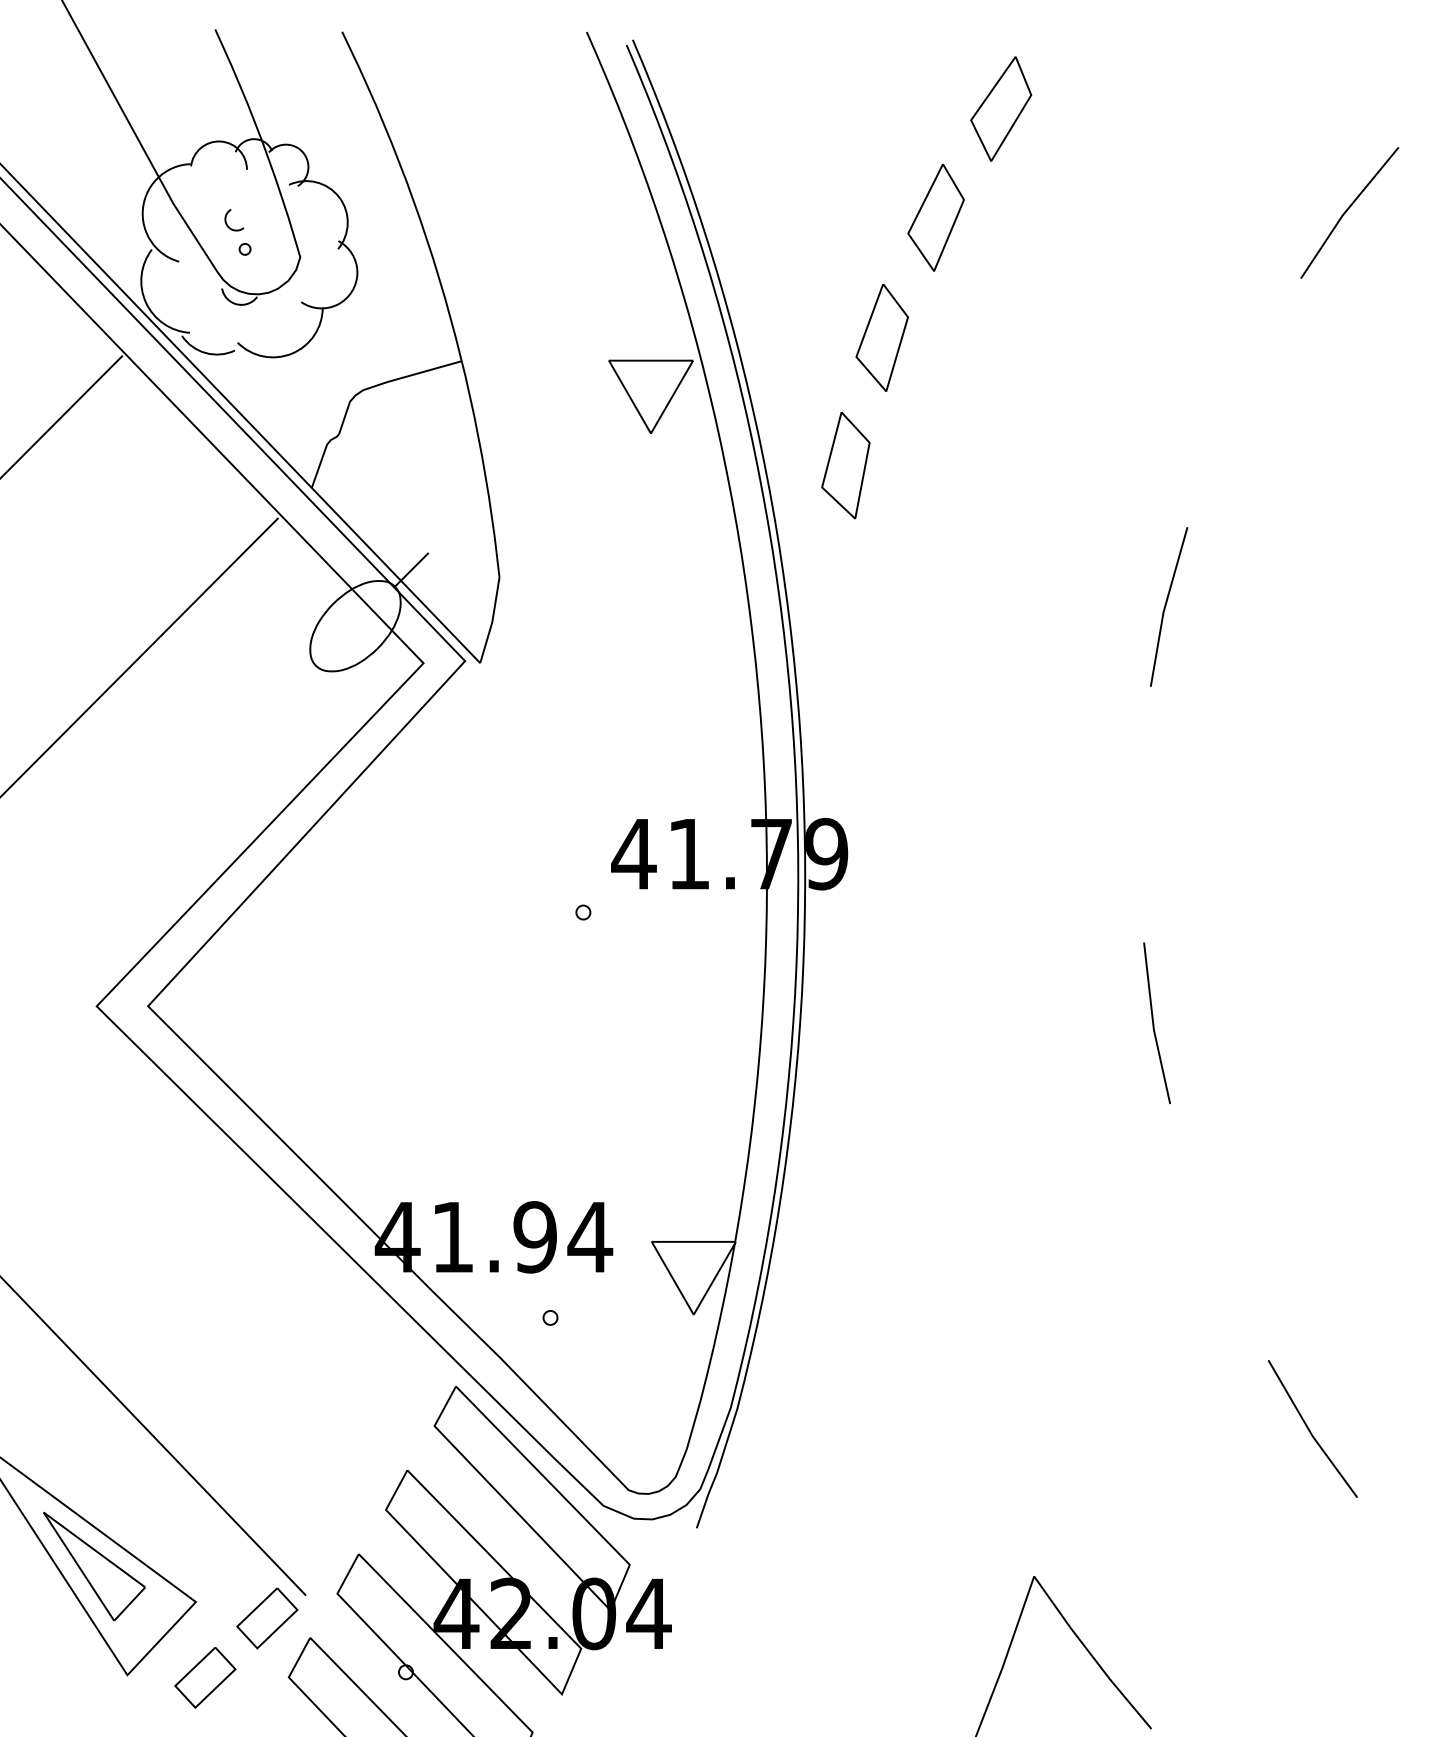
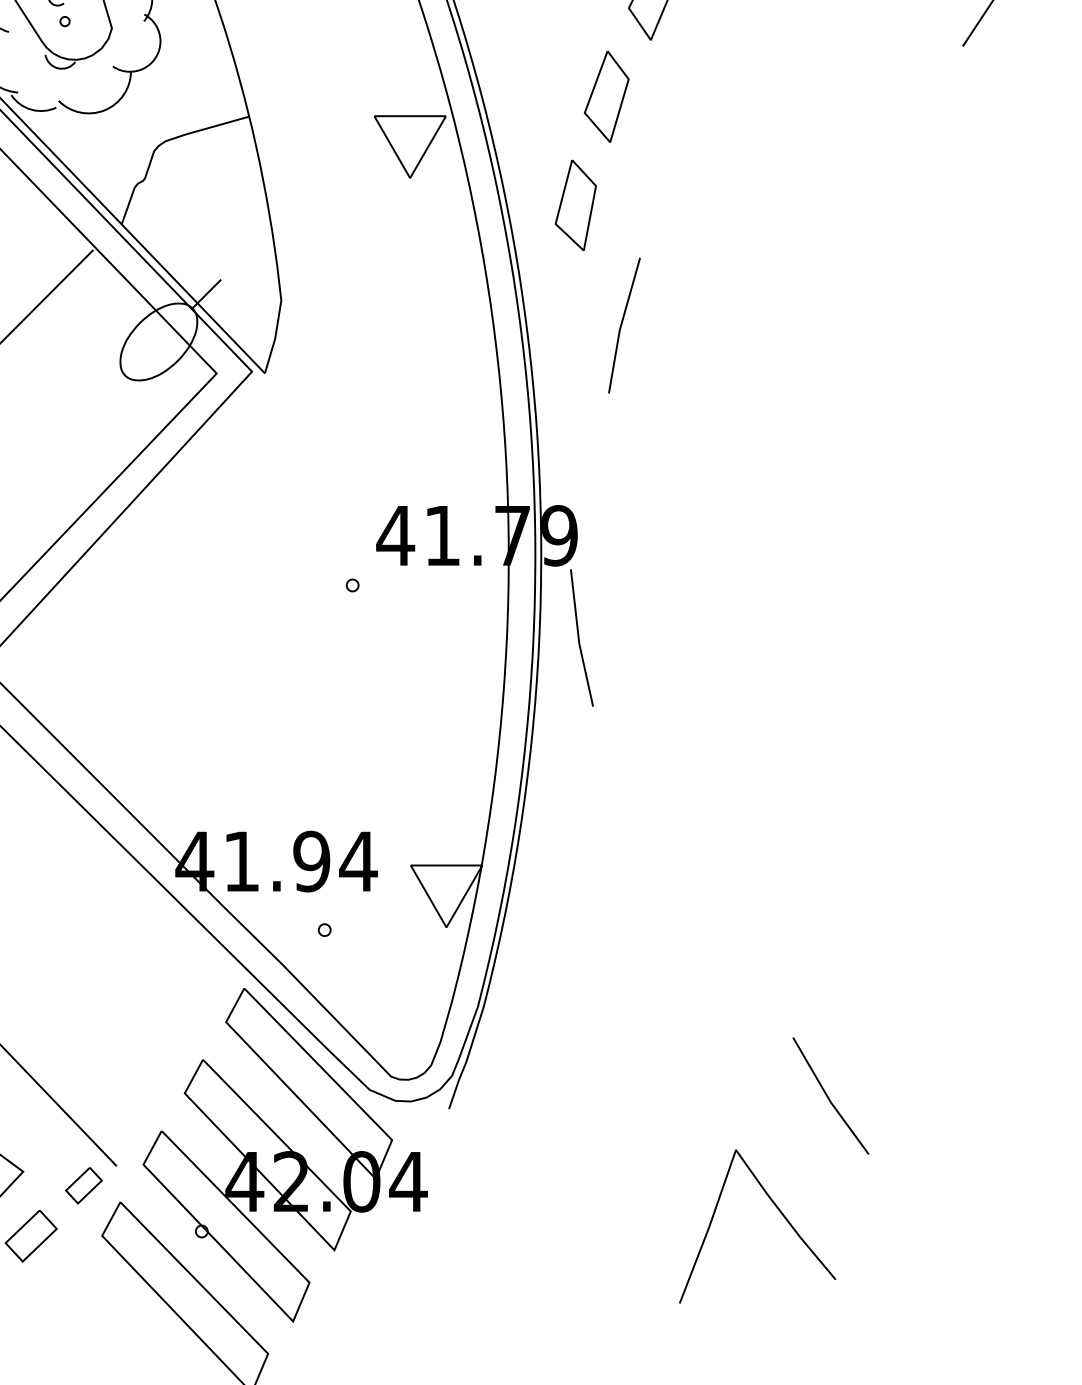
line: (1166, 606) -> (622, 325), moved
line: (1154, 1023) -> (579, 638), moved
line: (1310, 1430) -> (828, 1097), moved
part: (267, 1618) -> (84, 1185), size x0.7

